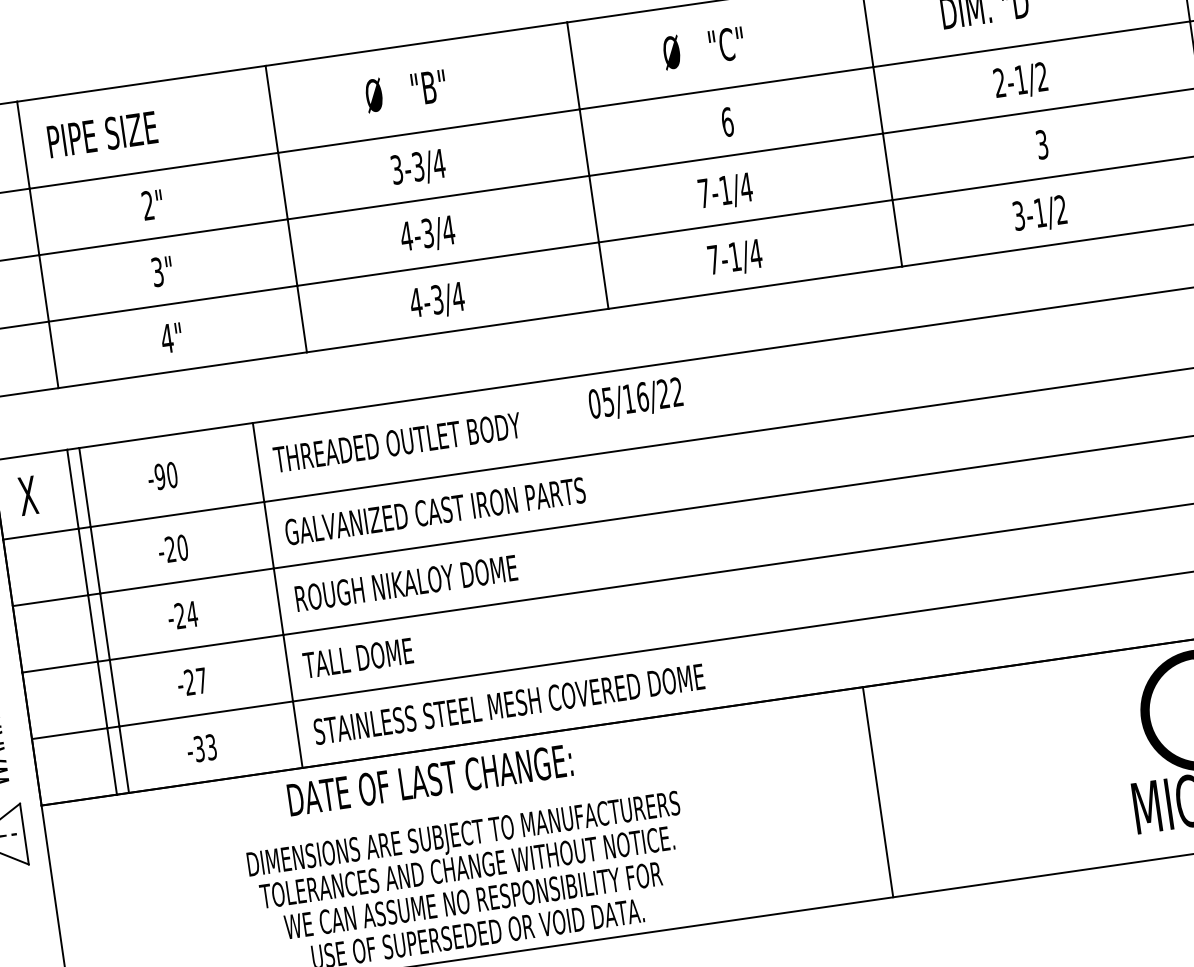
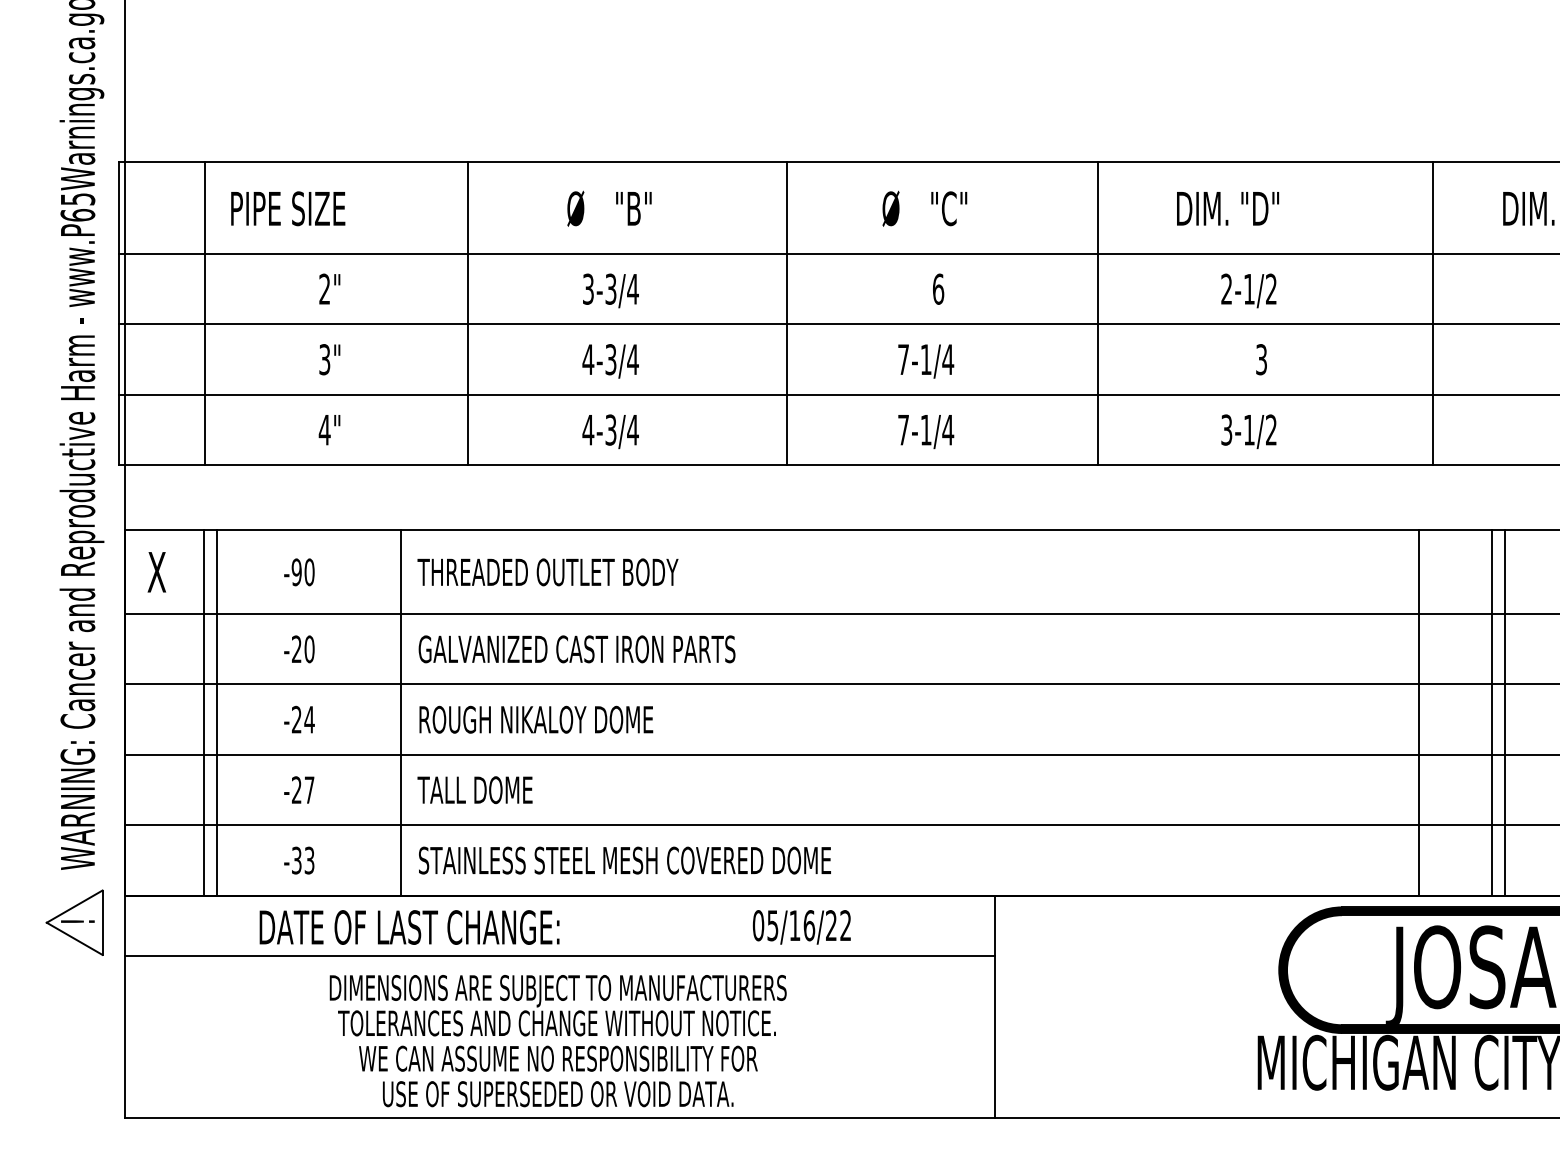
text: (635, 399) -> (801, 927), moved
text: (430, 780) -> (409, 927), moved
line: (460, 803) -> (559, 956), added

